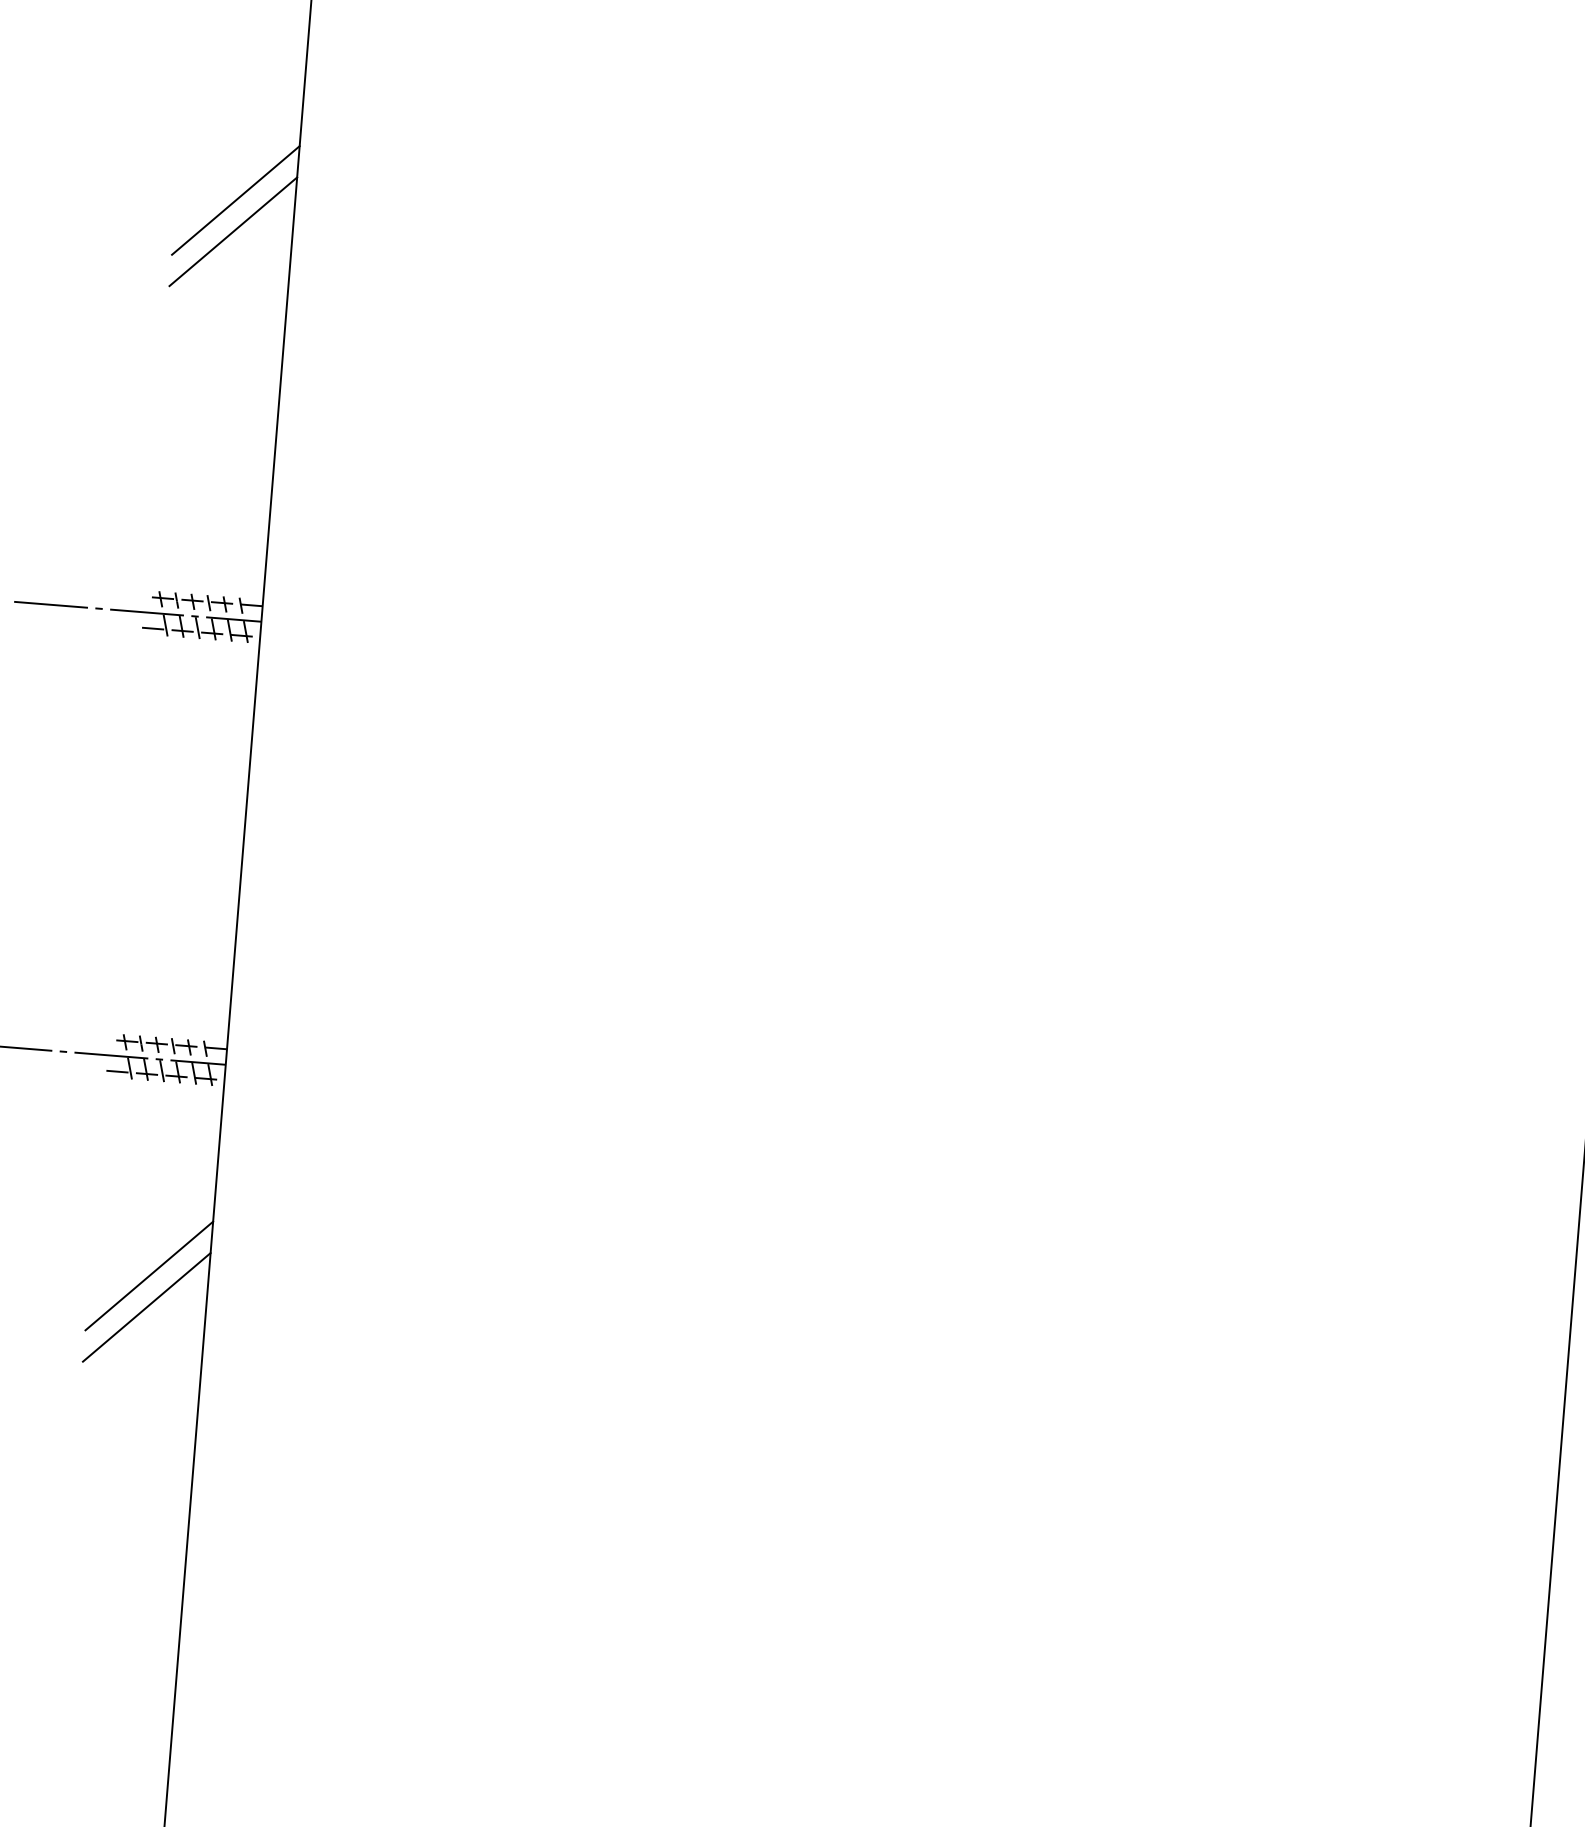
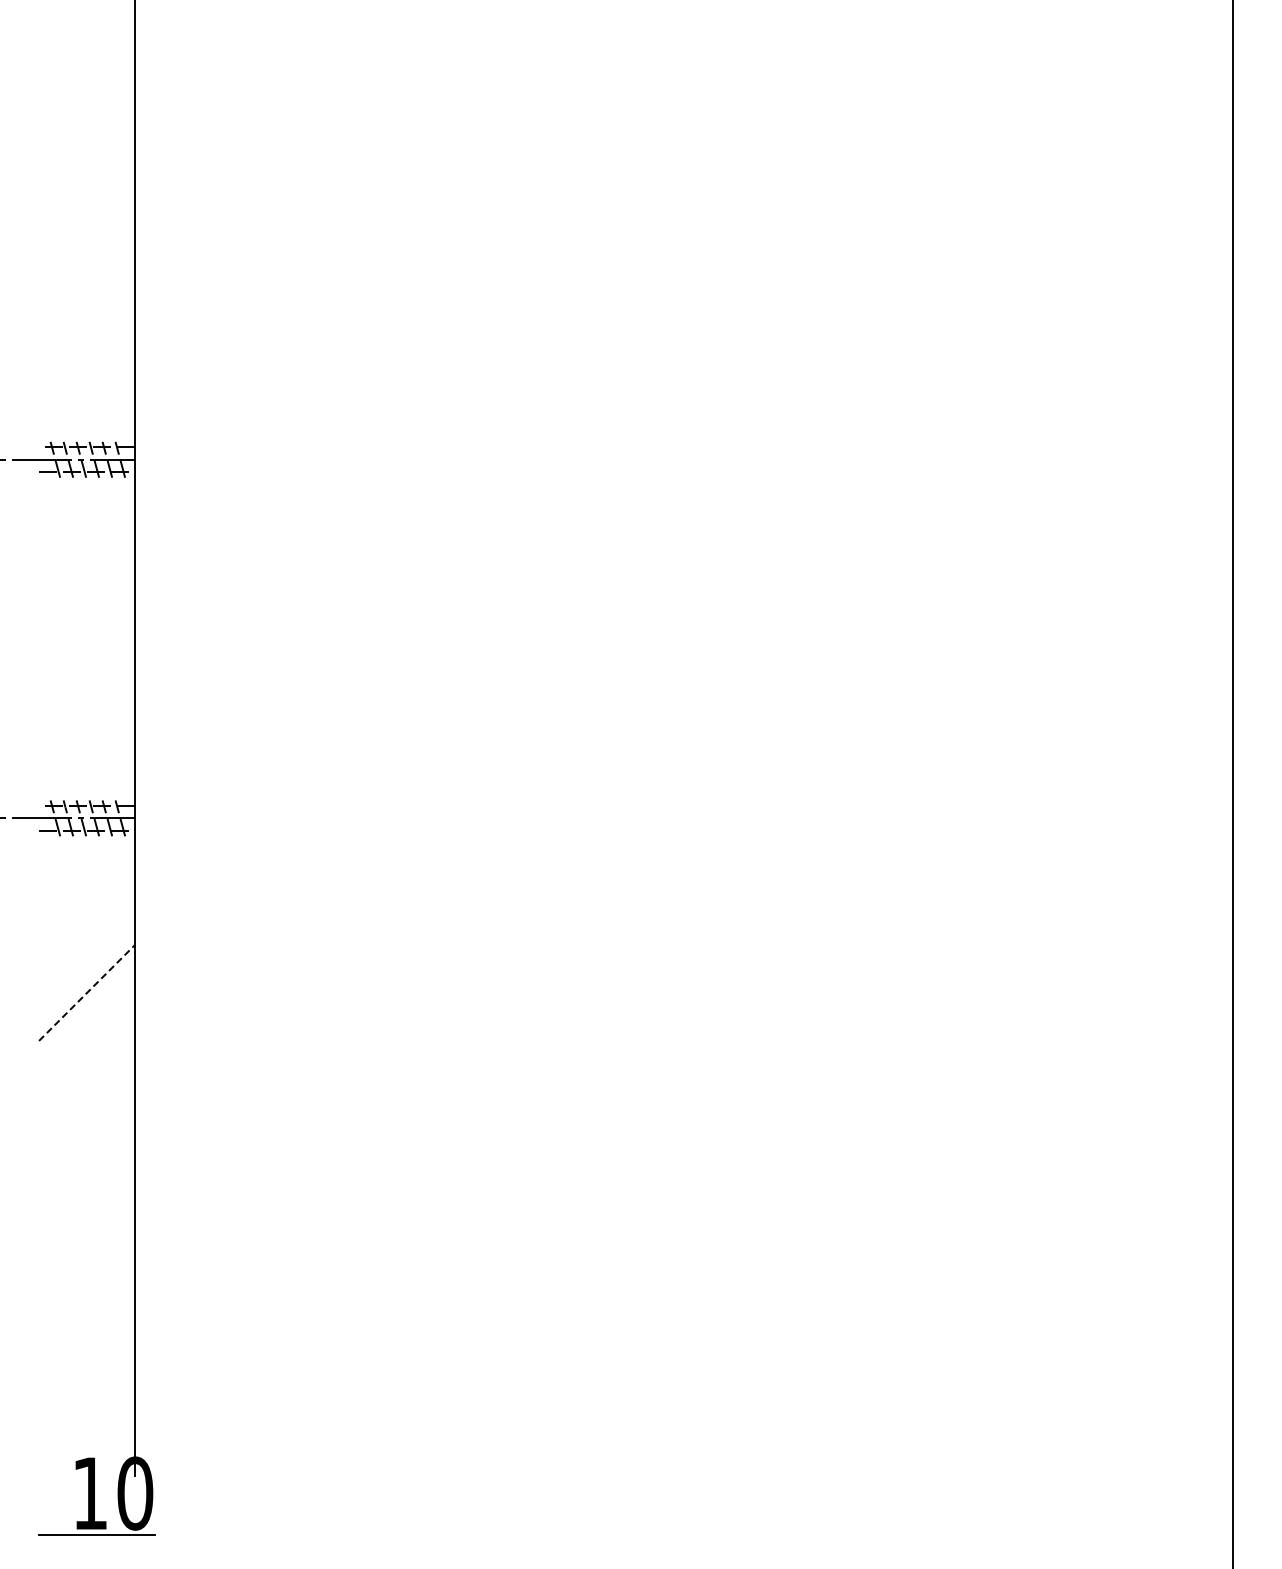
line: (235, 200) -> (86, 122), removed
line: (232, 231) -> (86, 147), removed
line: (148, 1276) -> (86, 993), solid -> dashed
line: (146, 1307) -> (86, 1018), removed

